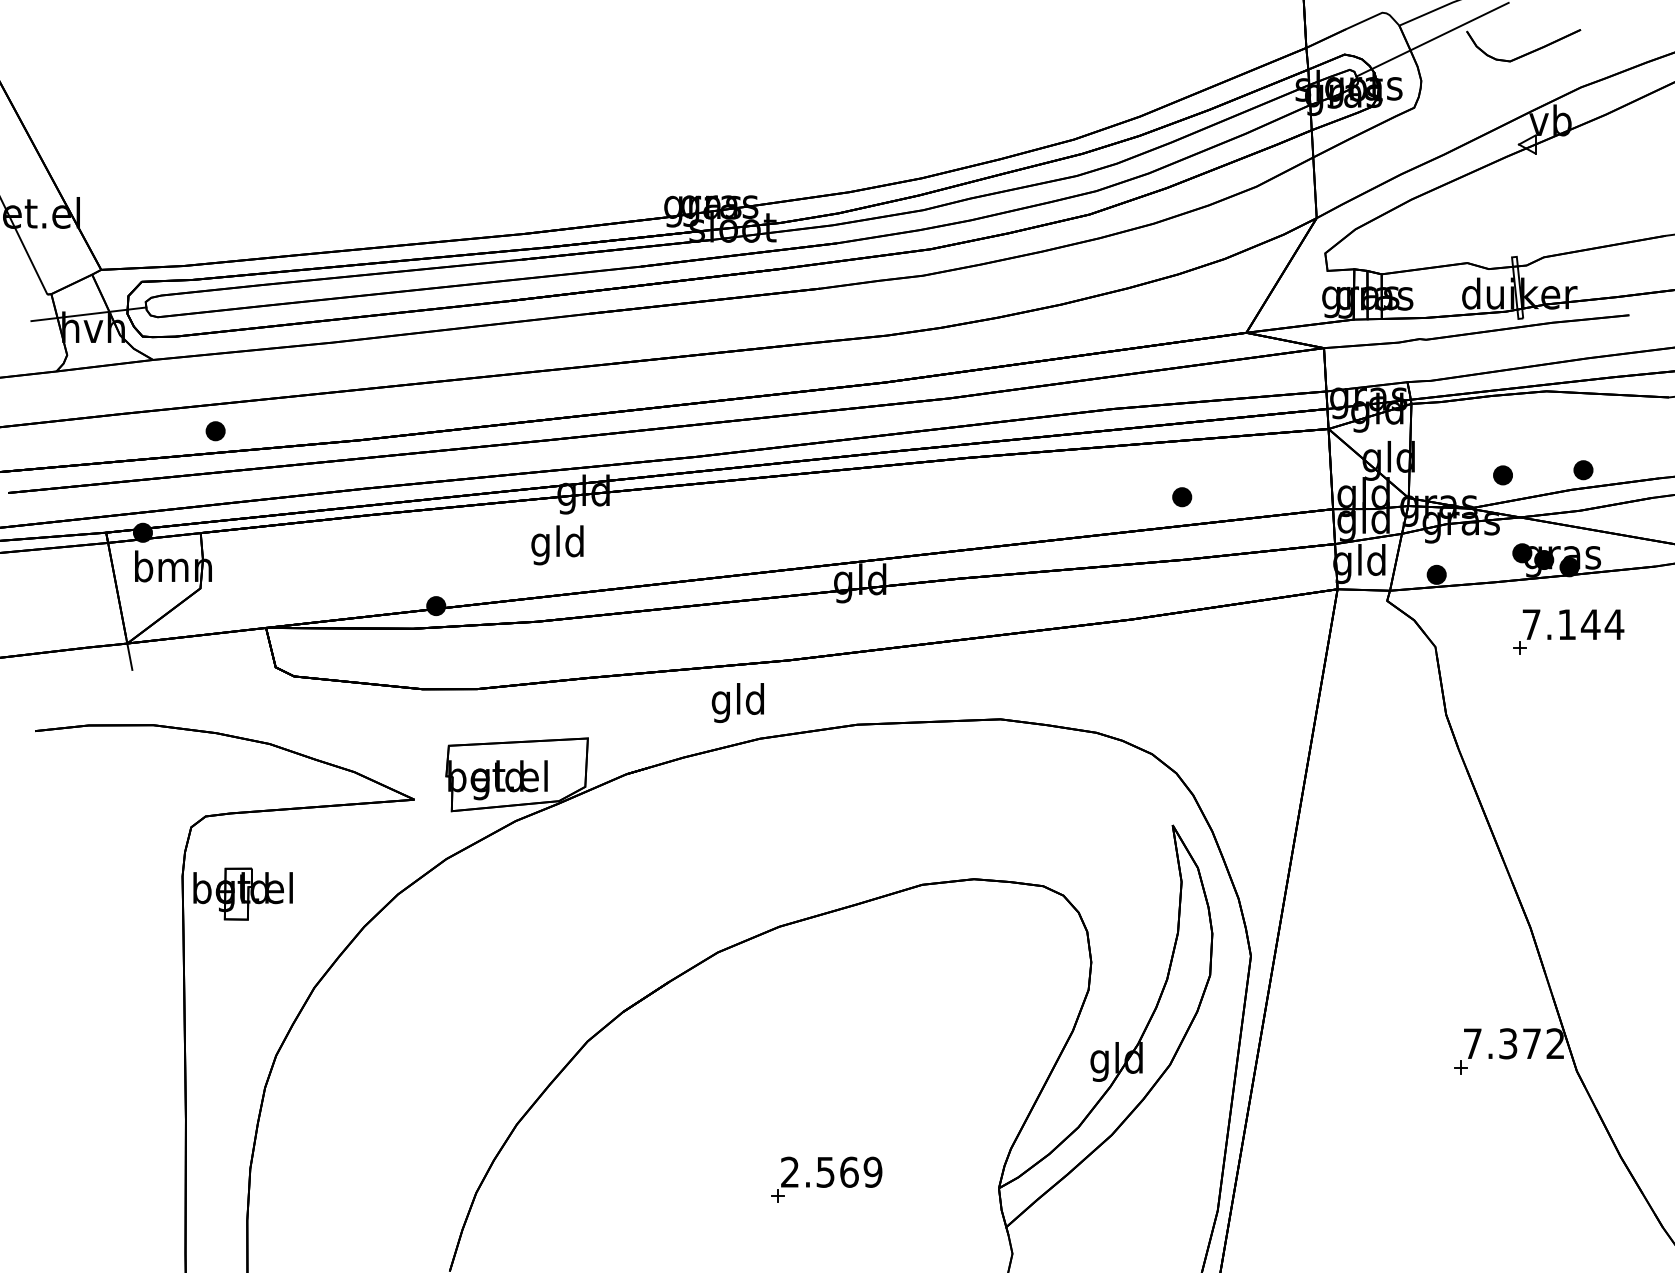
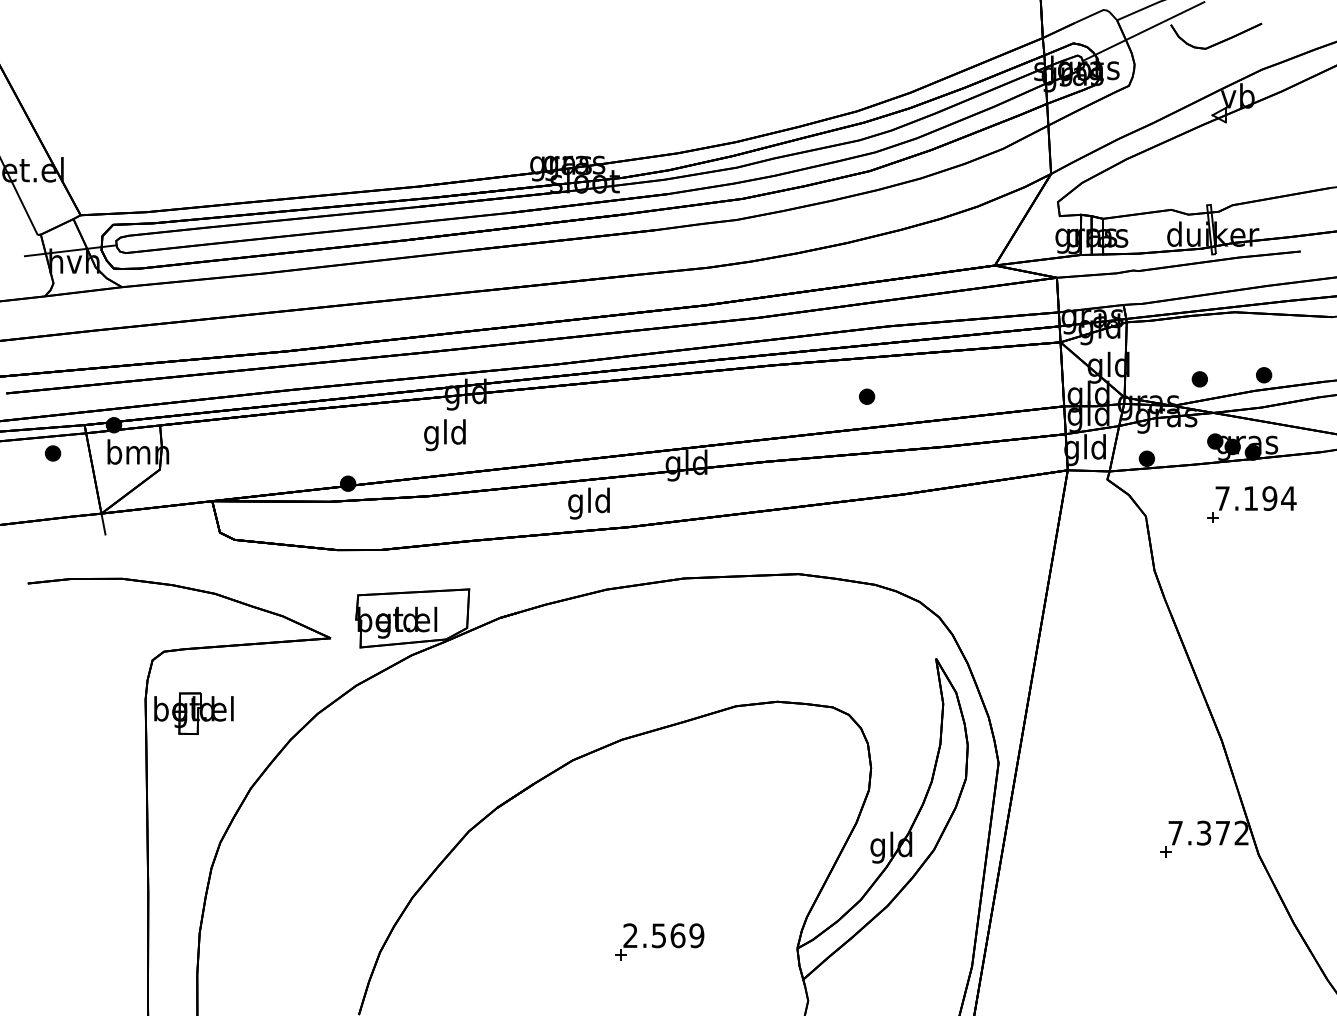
part: (215, 431) -> (52, 453), moved
part: (1182, 497) -> (867, 397), moved
text: (1590, 624) -> (1269, 498), 7.144 -> 7.194
text: (737, 702) -> (588, 503), moved

